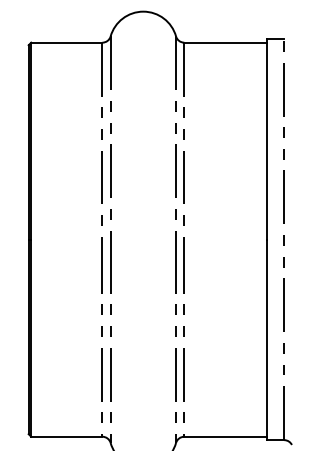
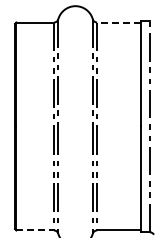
line: (224, 42) -> (118, 22), solid -> dashed
line: (67, 436) -> (35, 230), solid -> dashed

